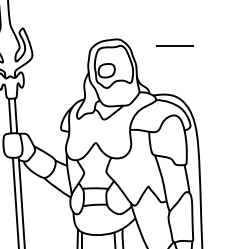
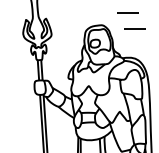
line: (161, 17) -> (127, 12), added

